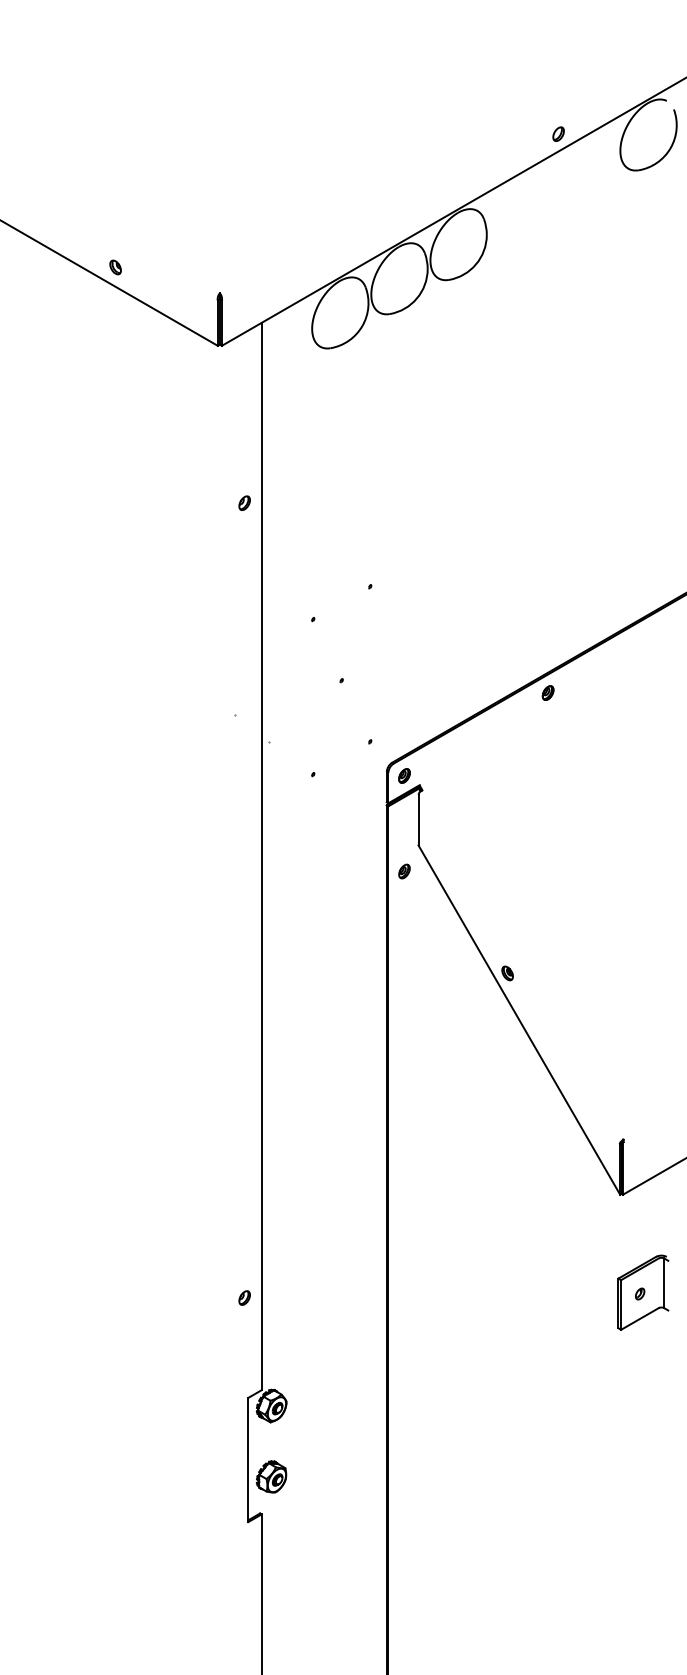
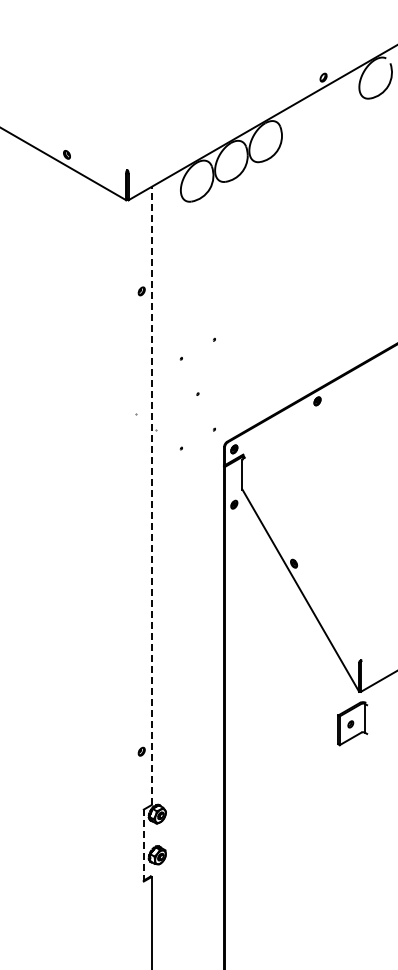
line: (261, 855) -> (151, 495), solid -> dashed
part: (643, 1292) -> (352, 723), moved
line: (247, 1459) -> (143, 845), solid -> dashed

